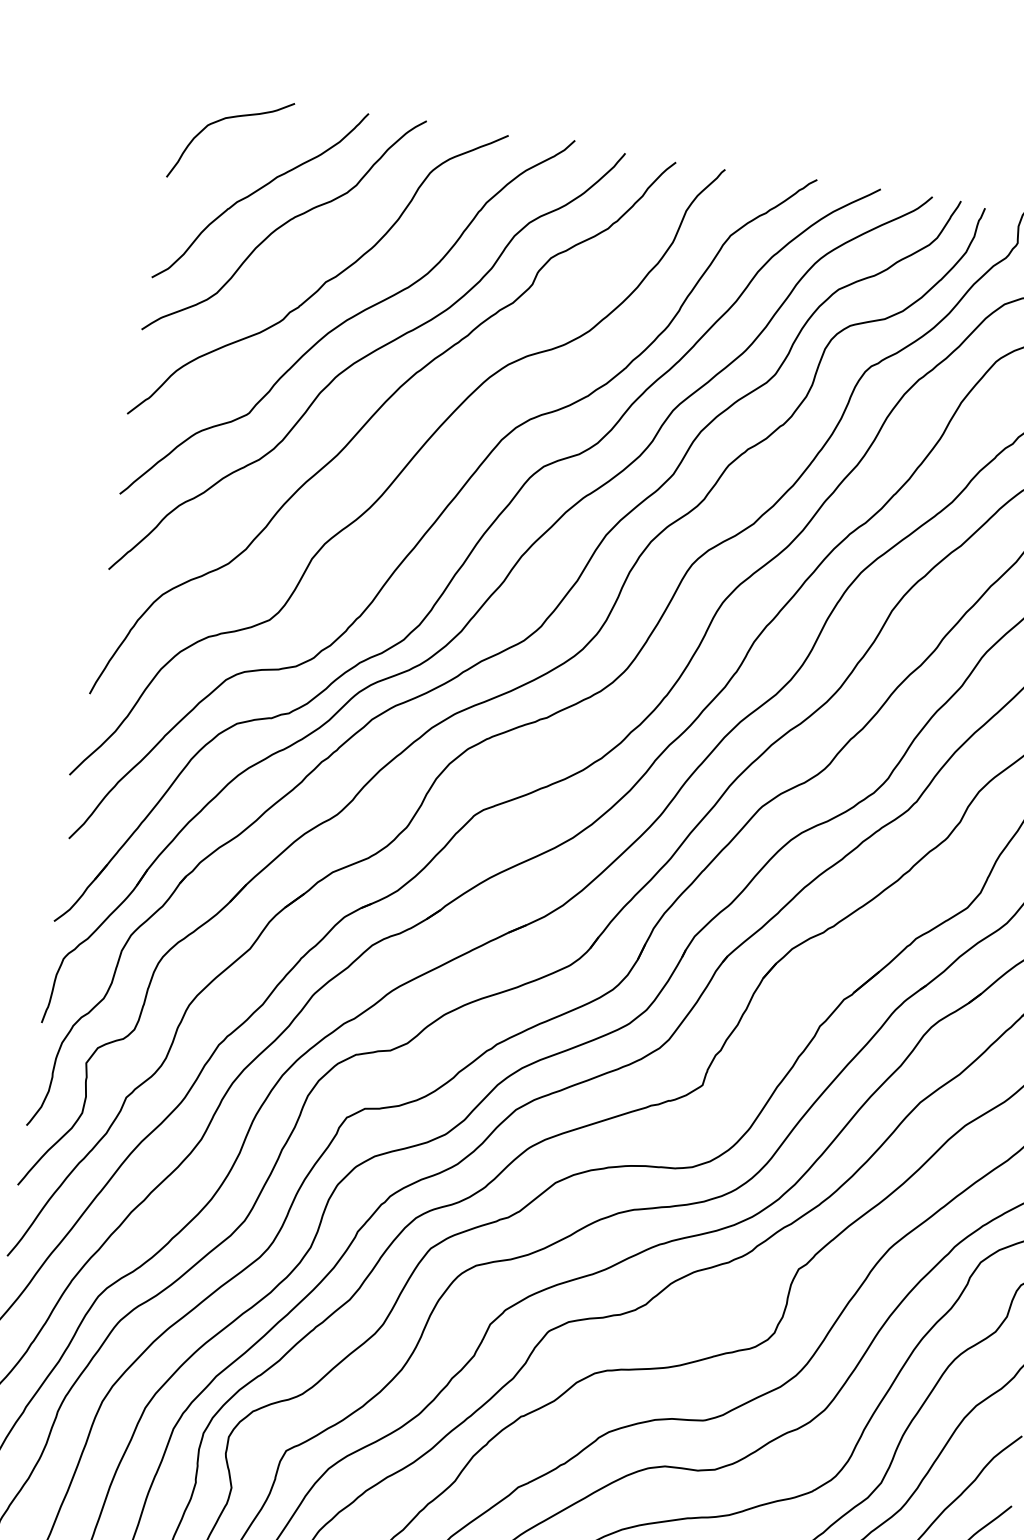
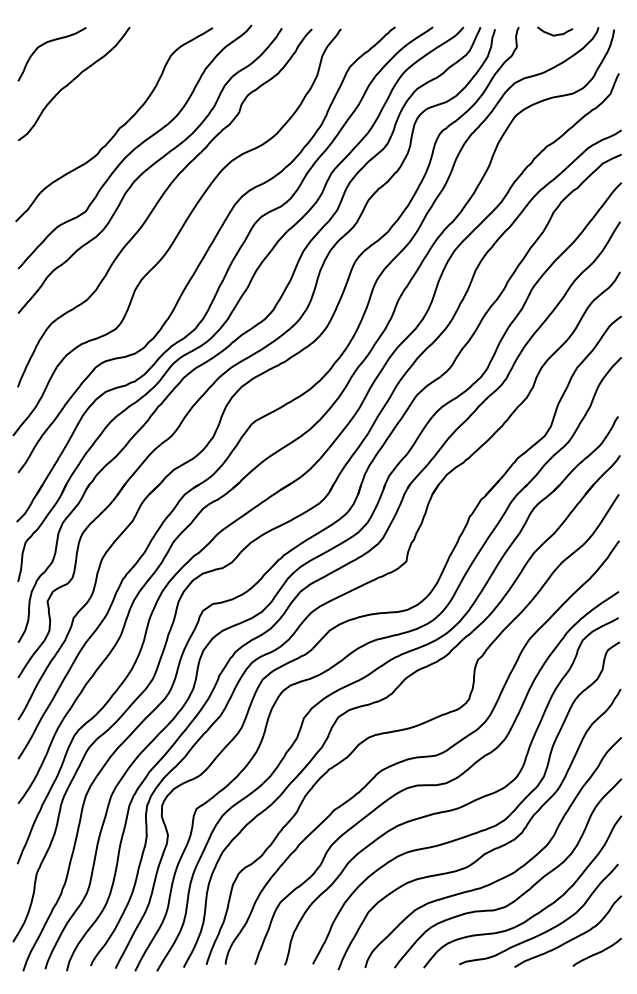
curve: (284, 226) -> (90, 99), removed

